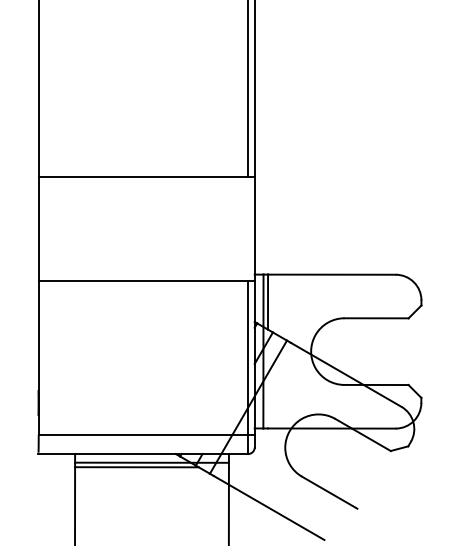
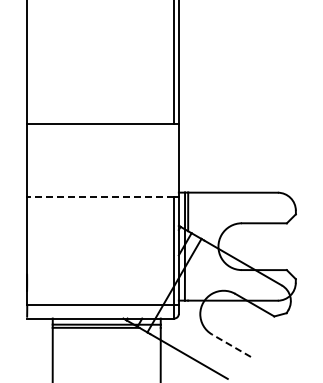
line: (143, 281) -> (100, 197), solid -> dashed
line: (329, 492) -> (231, 345), solid -> dashed

